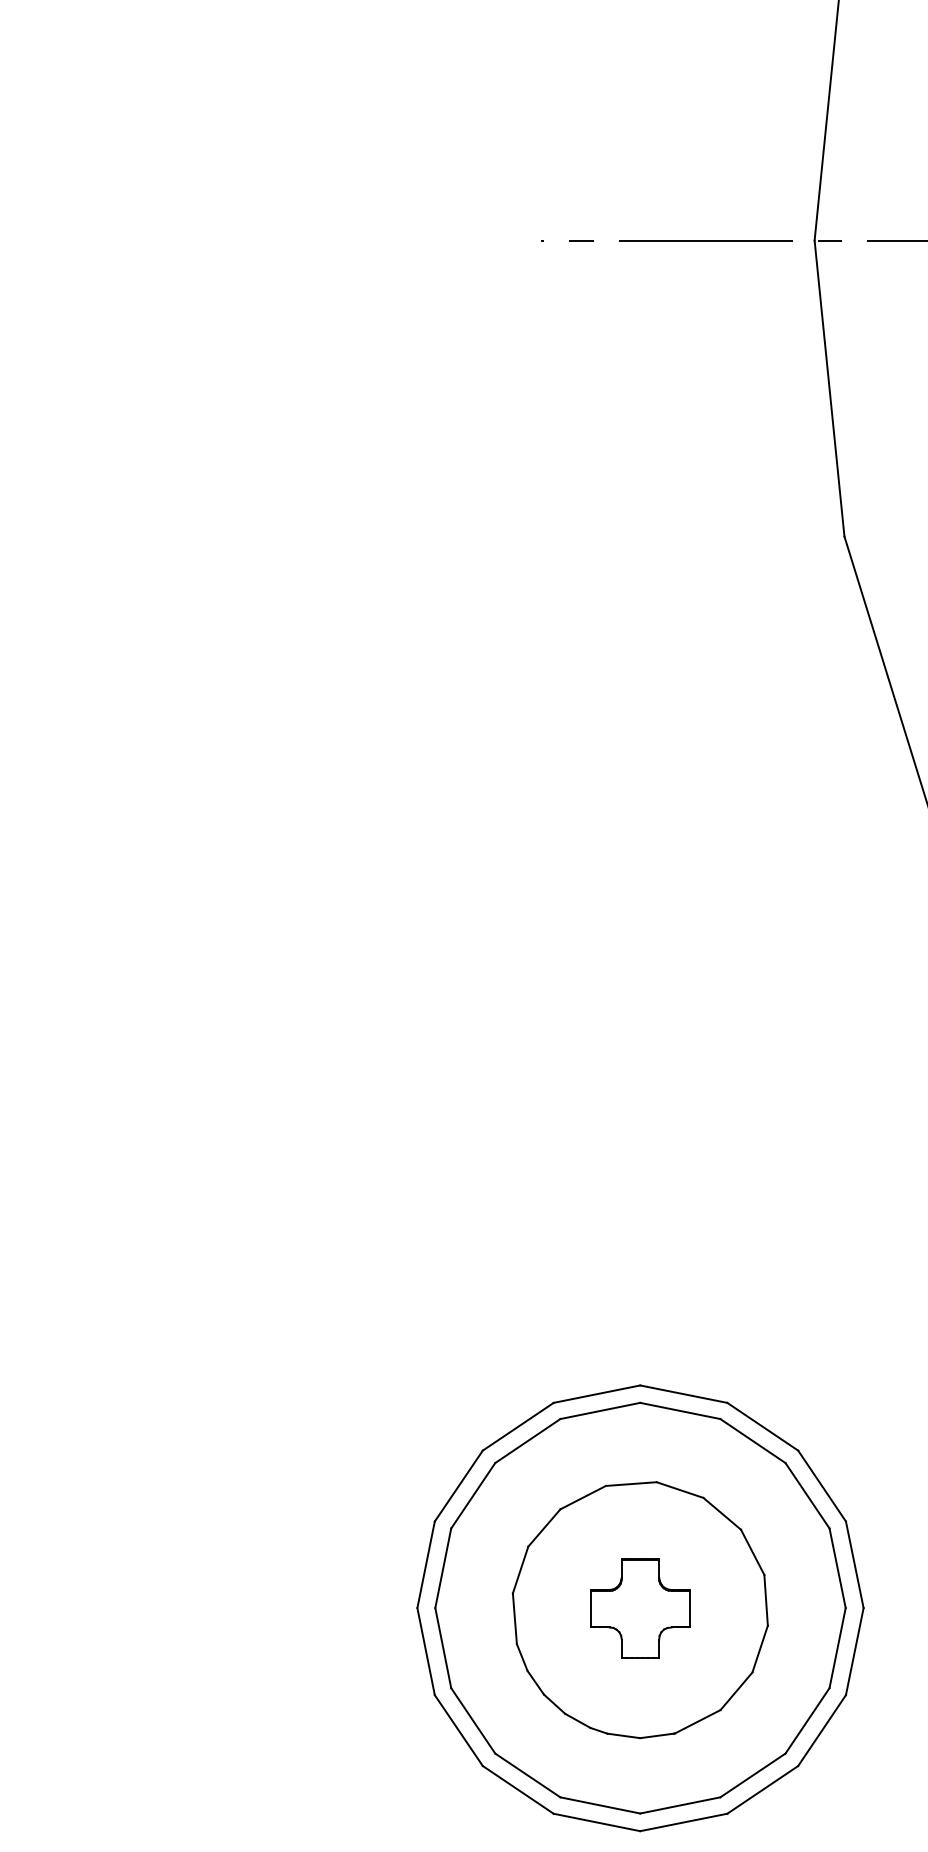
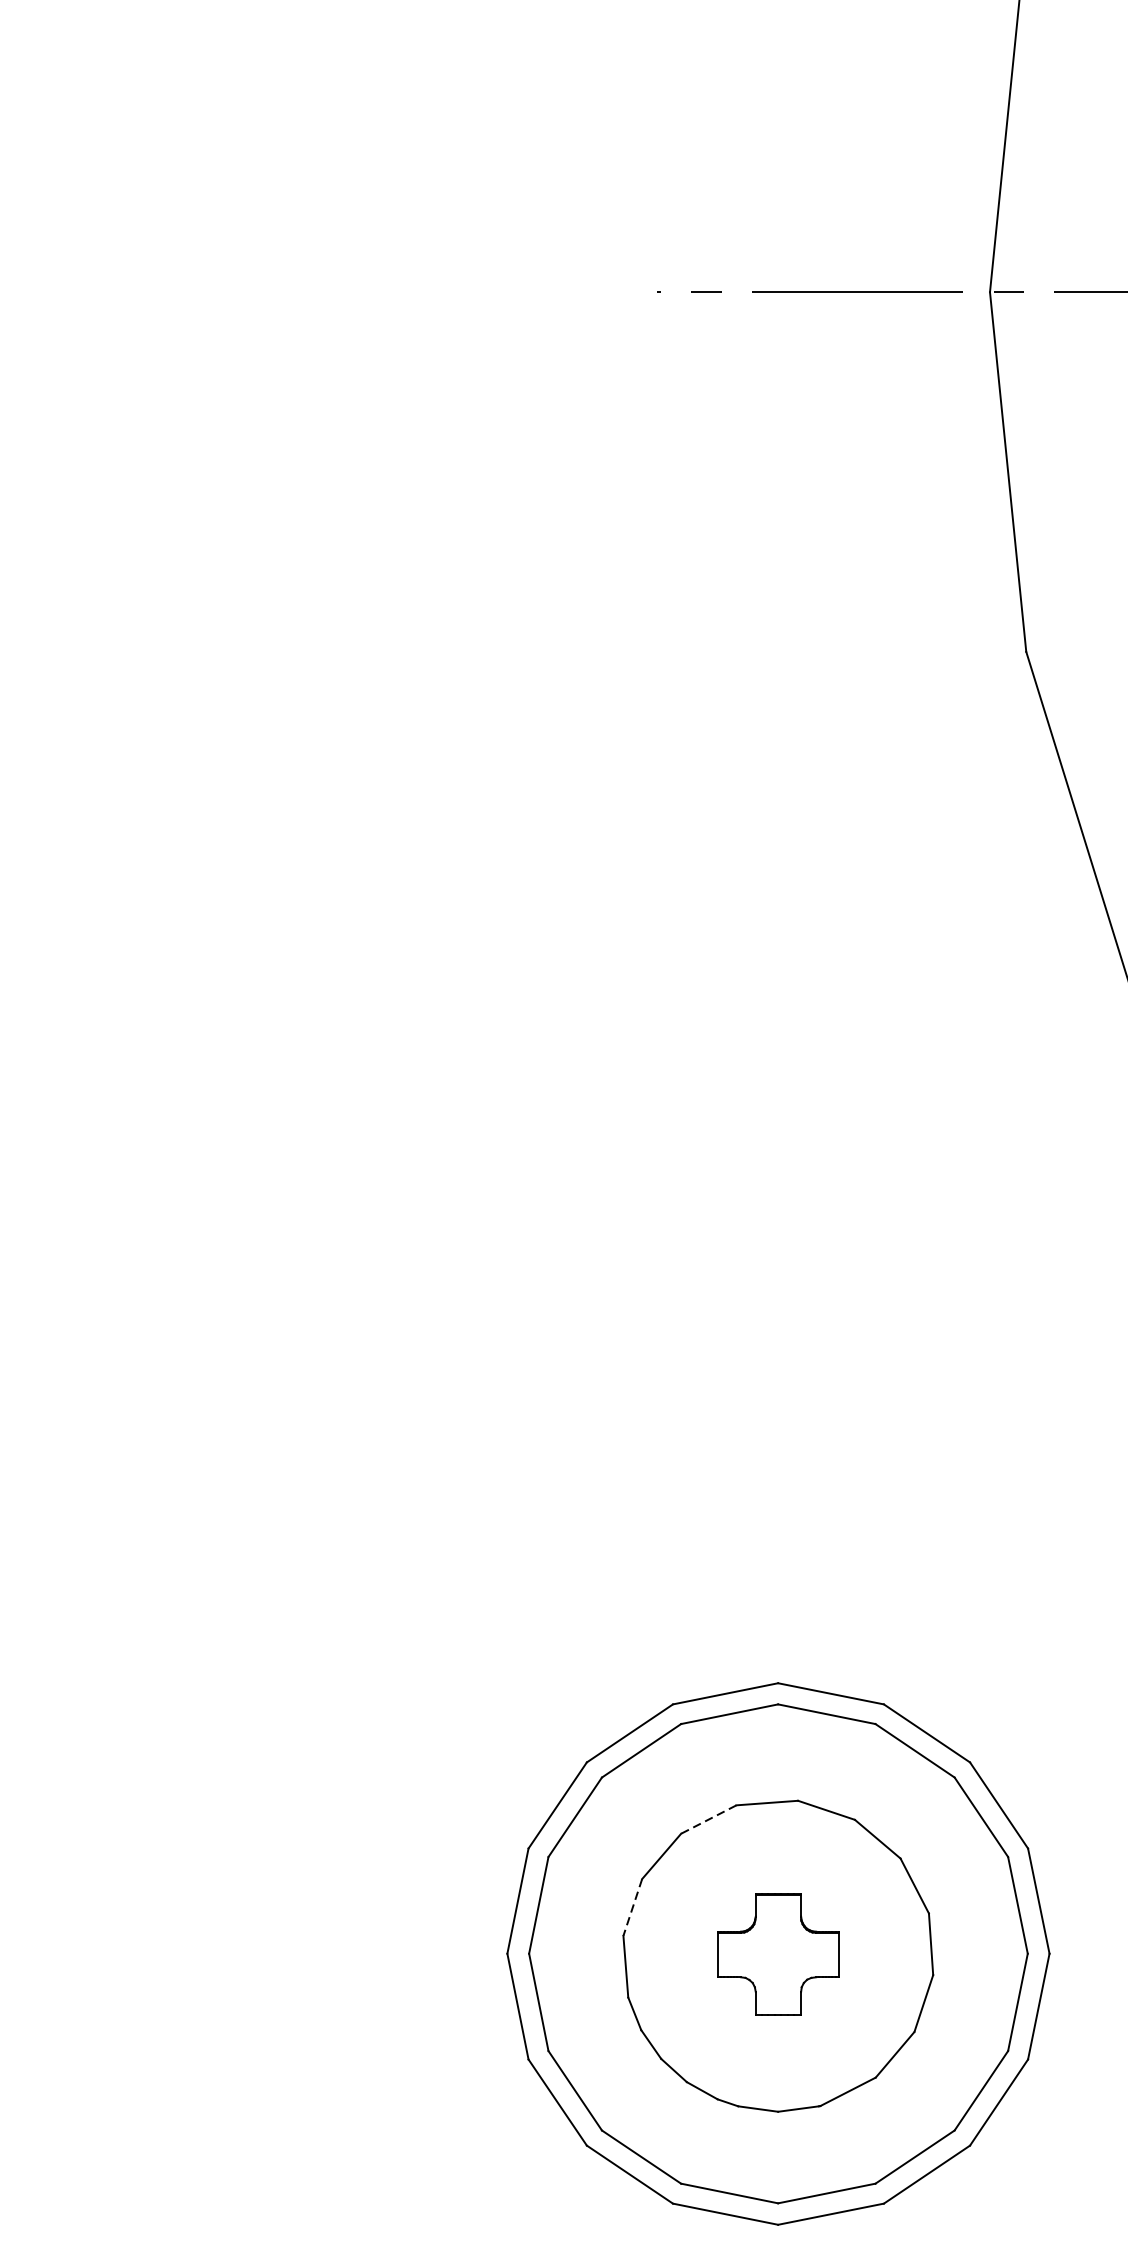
line: (583, 1497) -> (709, 1819), solid -> dashed
line: (520, 1570) -> (632, 1908), solid -> dashed

